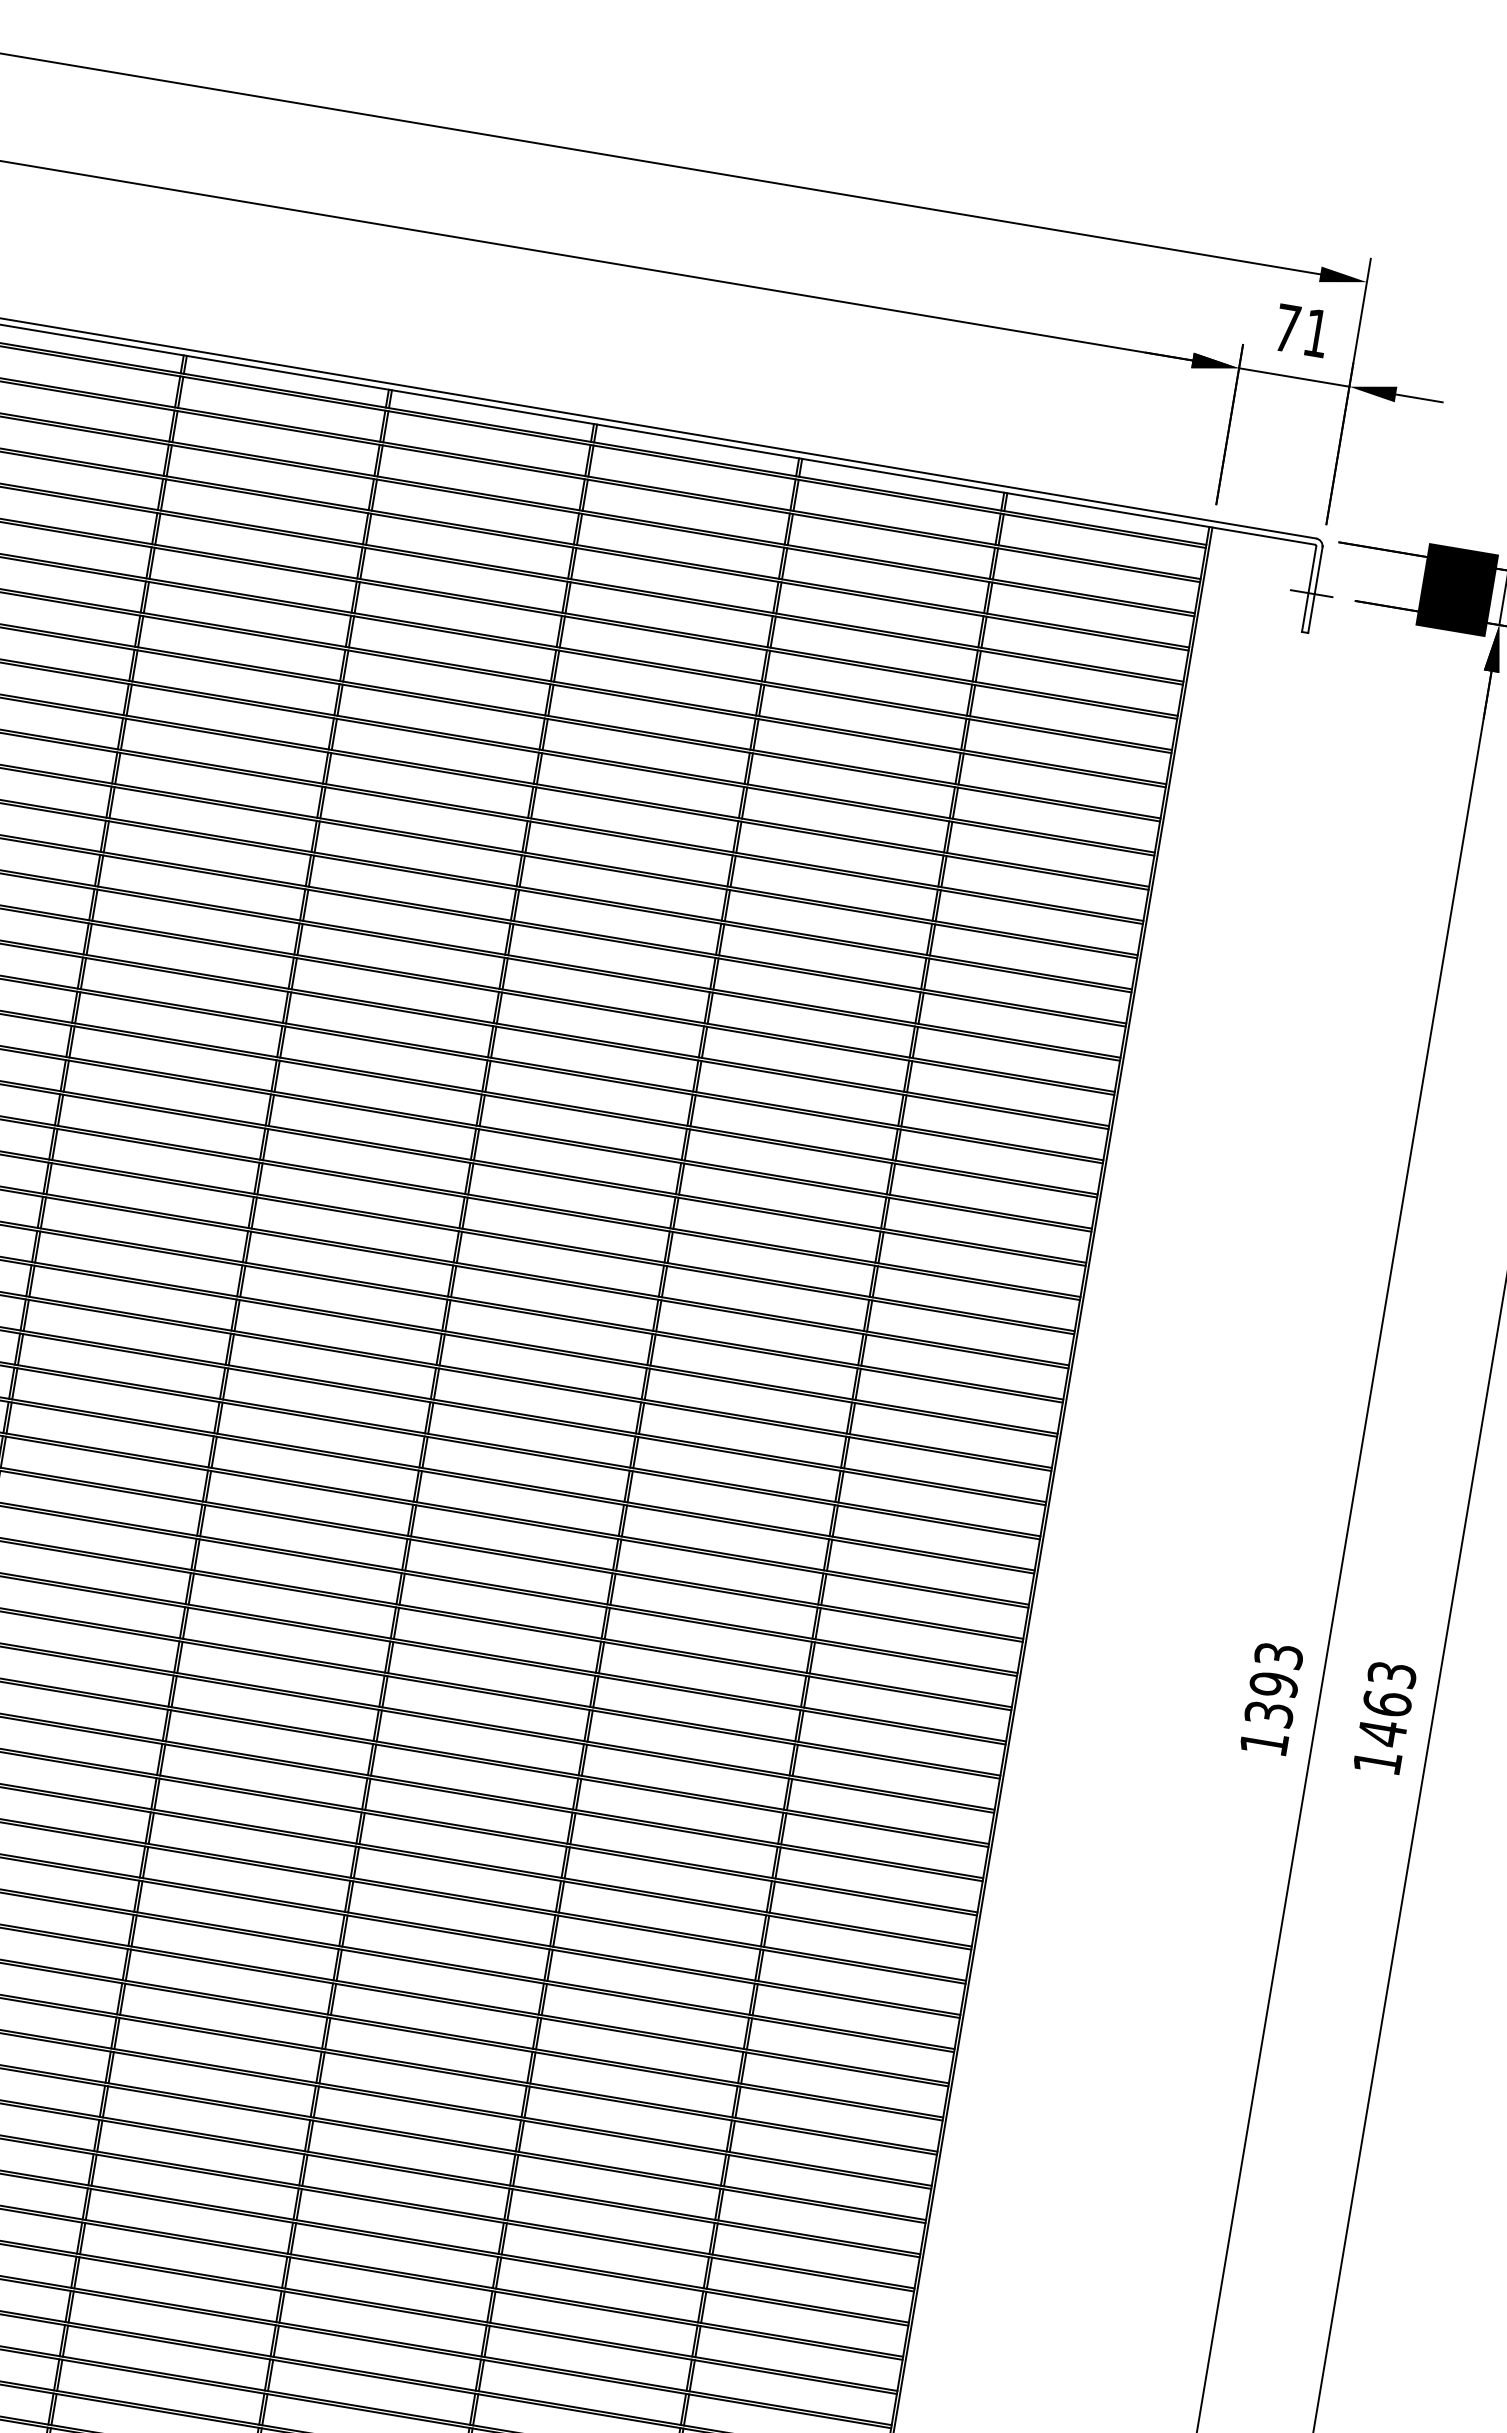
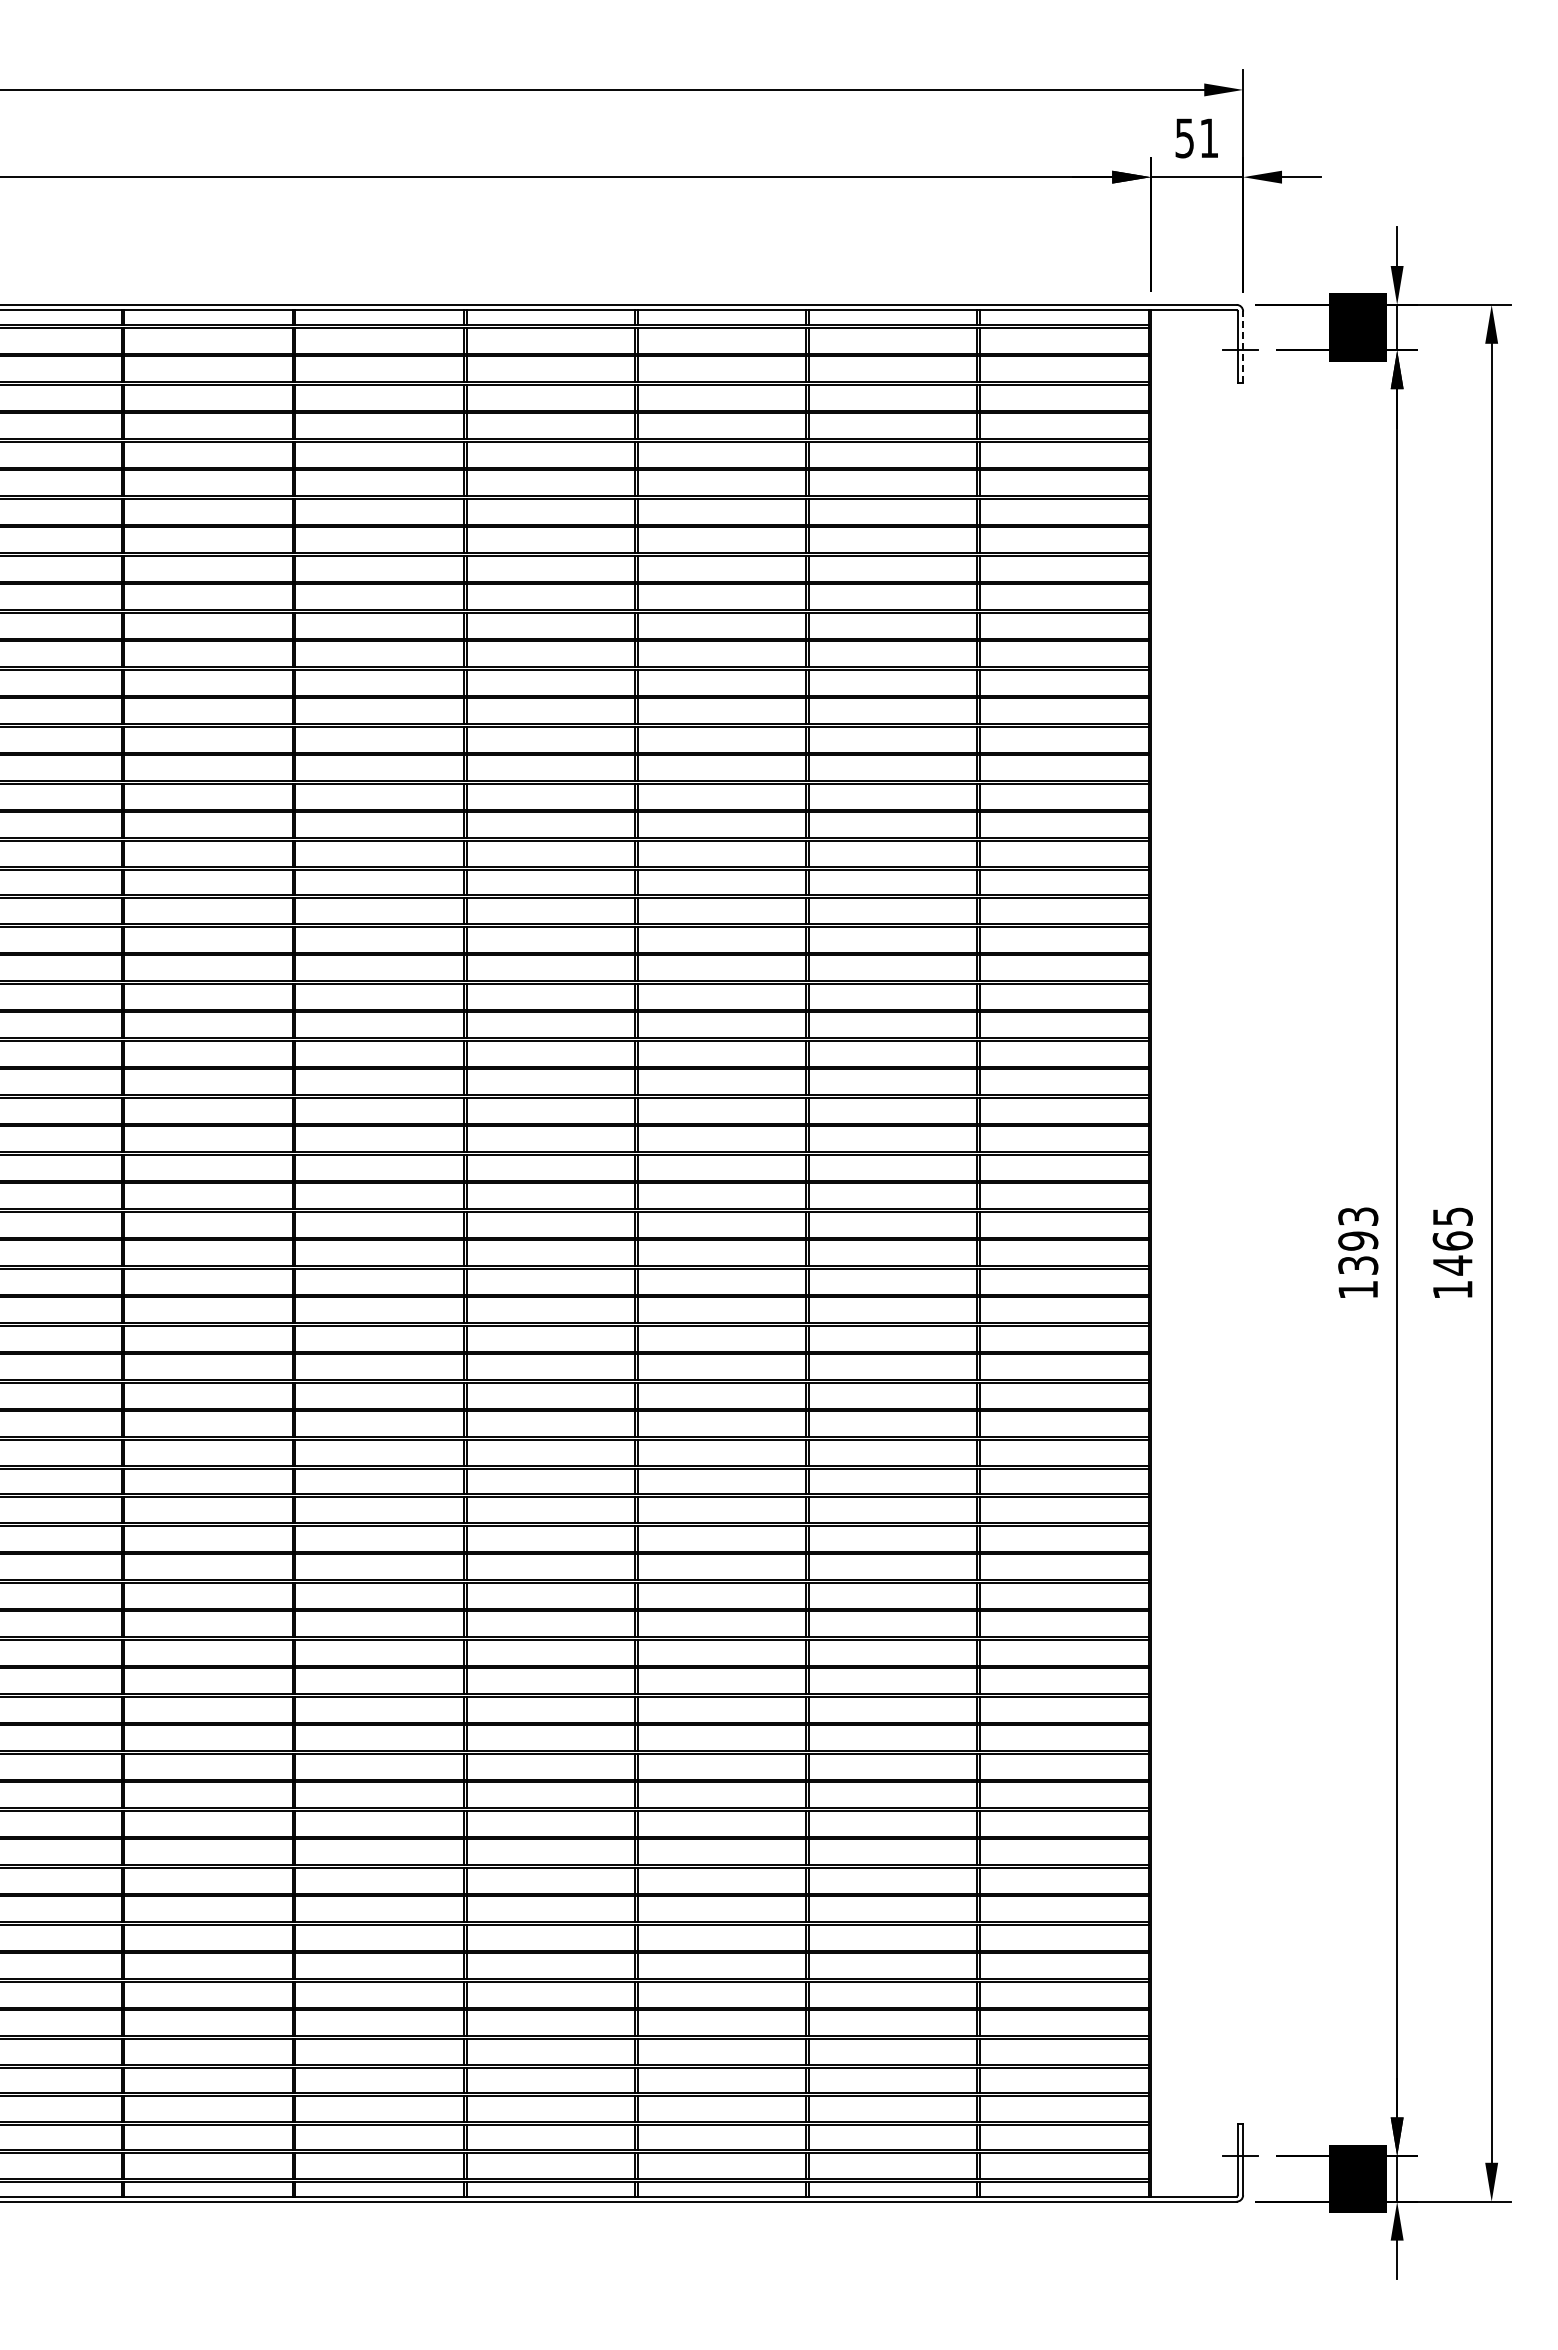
text: (1286, 328) -> (1184, 138), 71 -> 51
line: (1315, 590) -> (1243, 347), solid -> dashed
text: (1391, 1674) -> (1452, 1216), 1463 -> 1465

